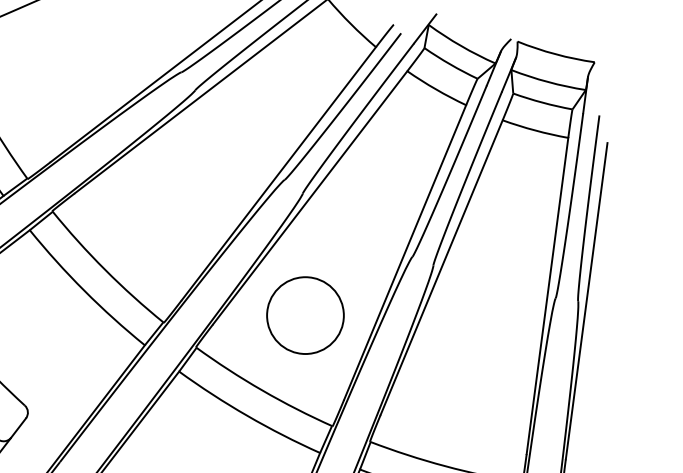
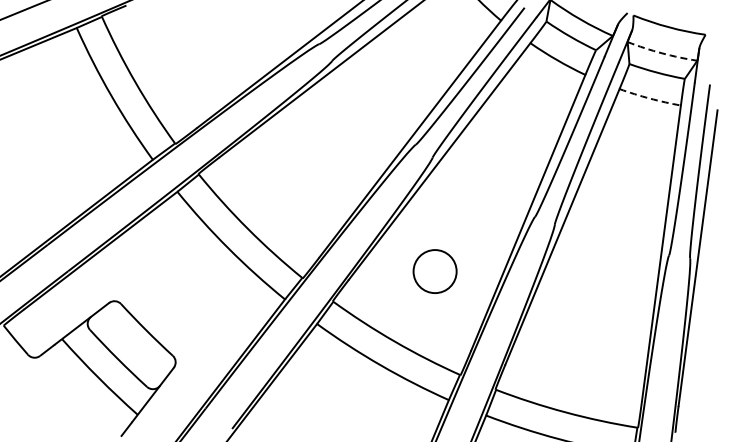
arc: (548, 82) -> (662, 53), solid -> dashed
arc: (534, 130) -> (649, 98), solid -> dashed
circle: (304, 315) -> (434, 271), size x0.6

